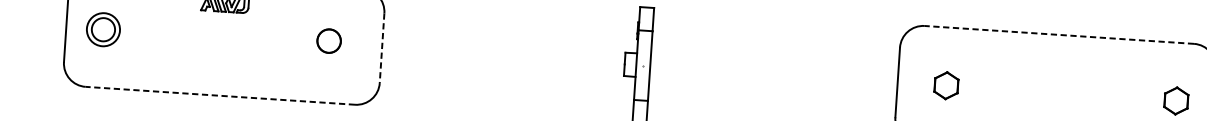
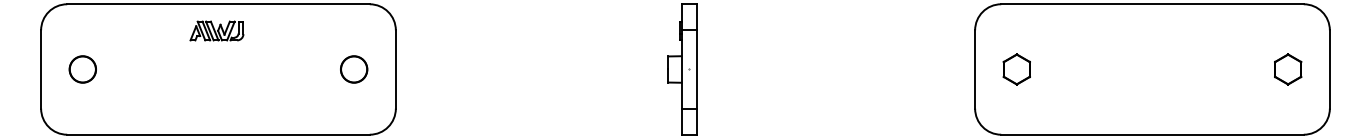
circle: (103, 29) -> (82, 69), size x0.71
line: (1059, 35) -> (1152, 4), dashed -> solid
circle: (329, 41) -> (354, 69), moved
line: (381, 48) -> (395, 69), dashed -> solid
part: (946, 85) -> (1016, 69), moved
line: (220, 95) -> (218, 134), dashed -> solid

